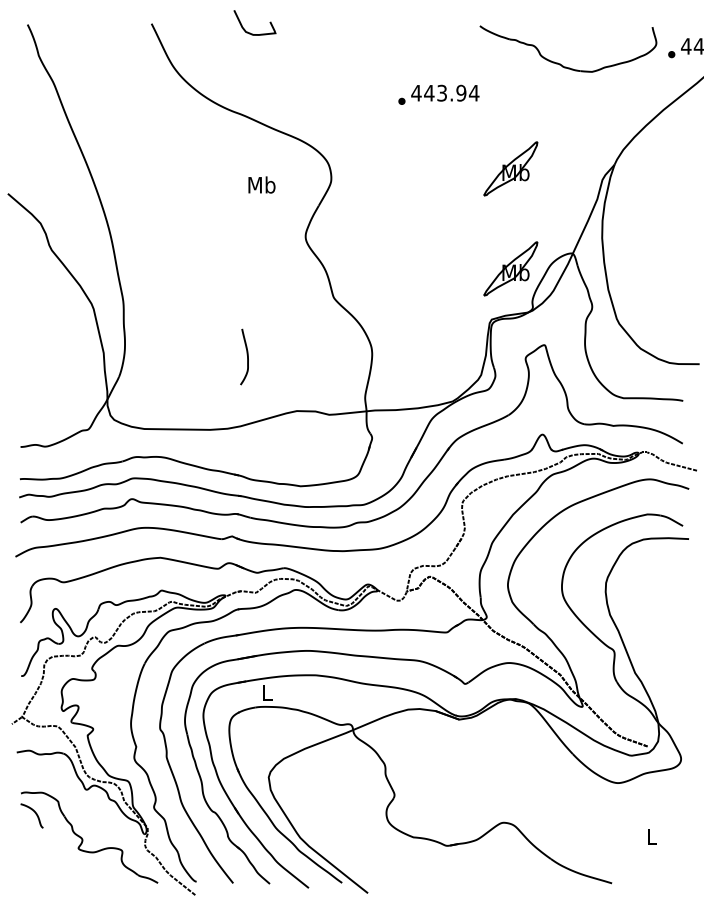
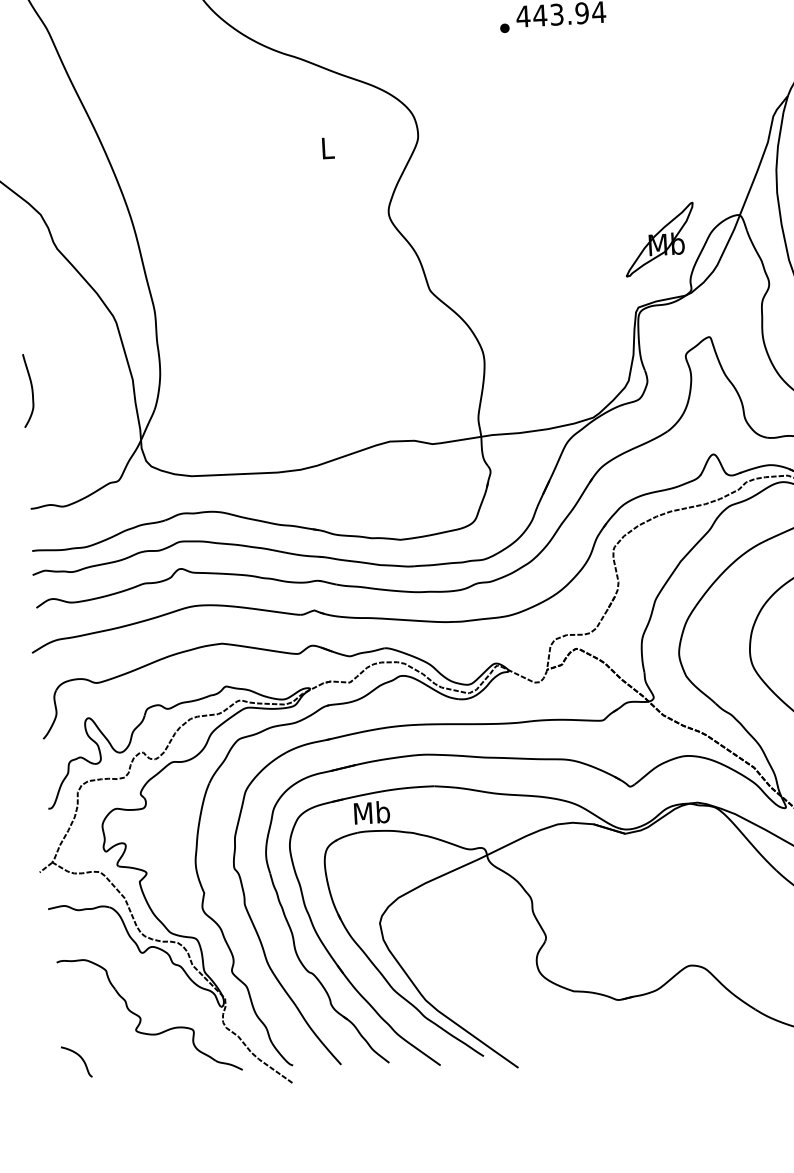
part: (510, 168) -> (651, 108), removed
text: (261, 184) -> (327, 147), Mb -> L
curve: (246, 354) -> (30, 387), moved
text: (267, 692) -> (372, 812), L -> Mb
curve: (35, 814) -> (81, 1059), moved

